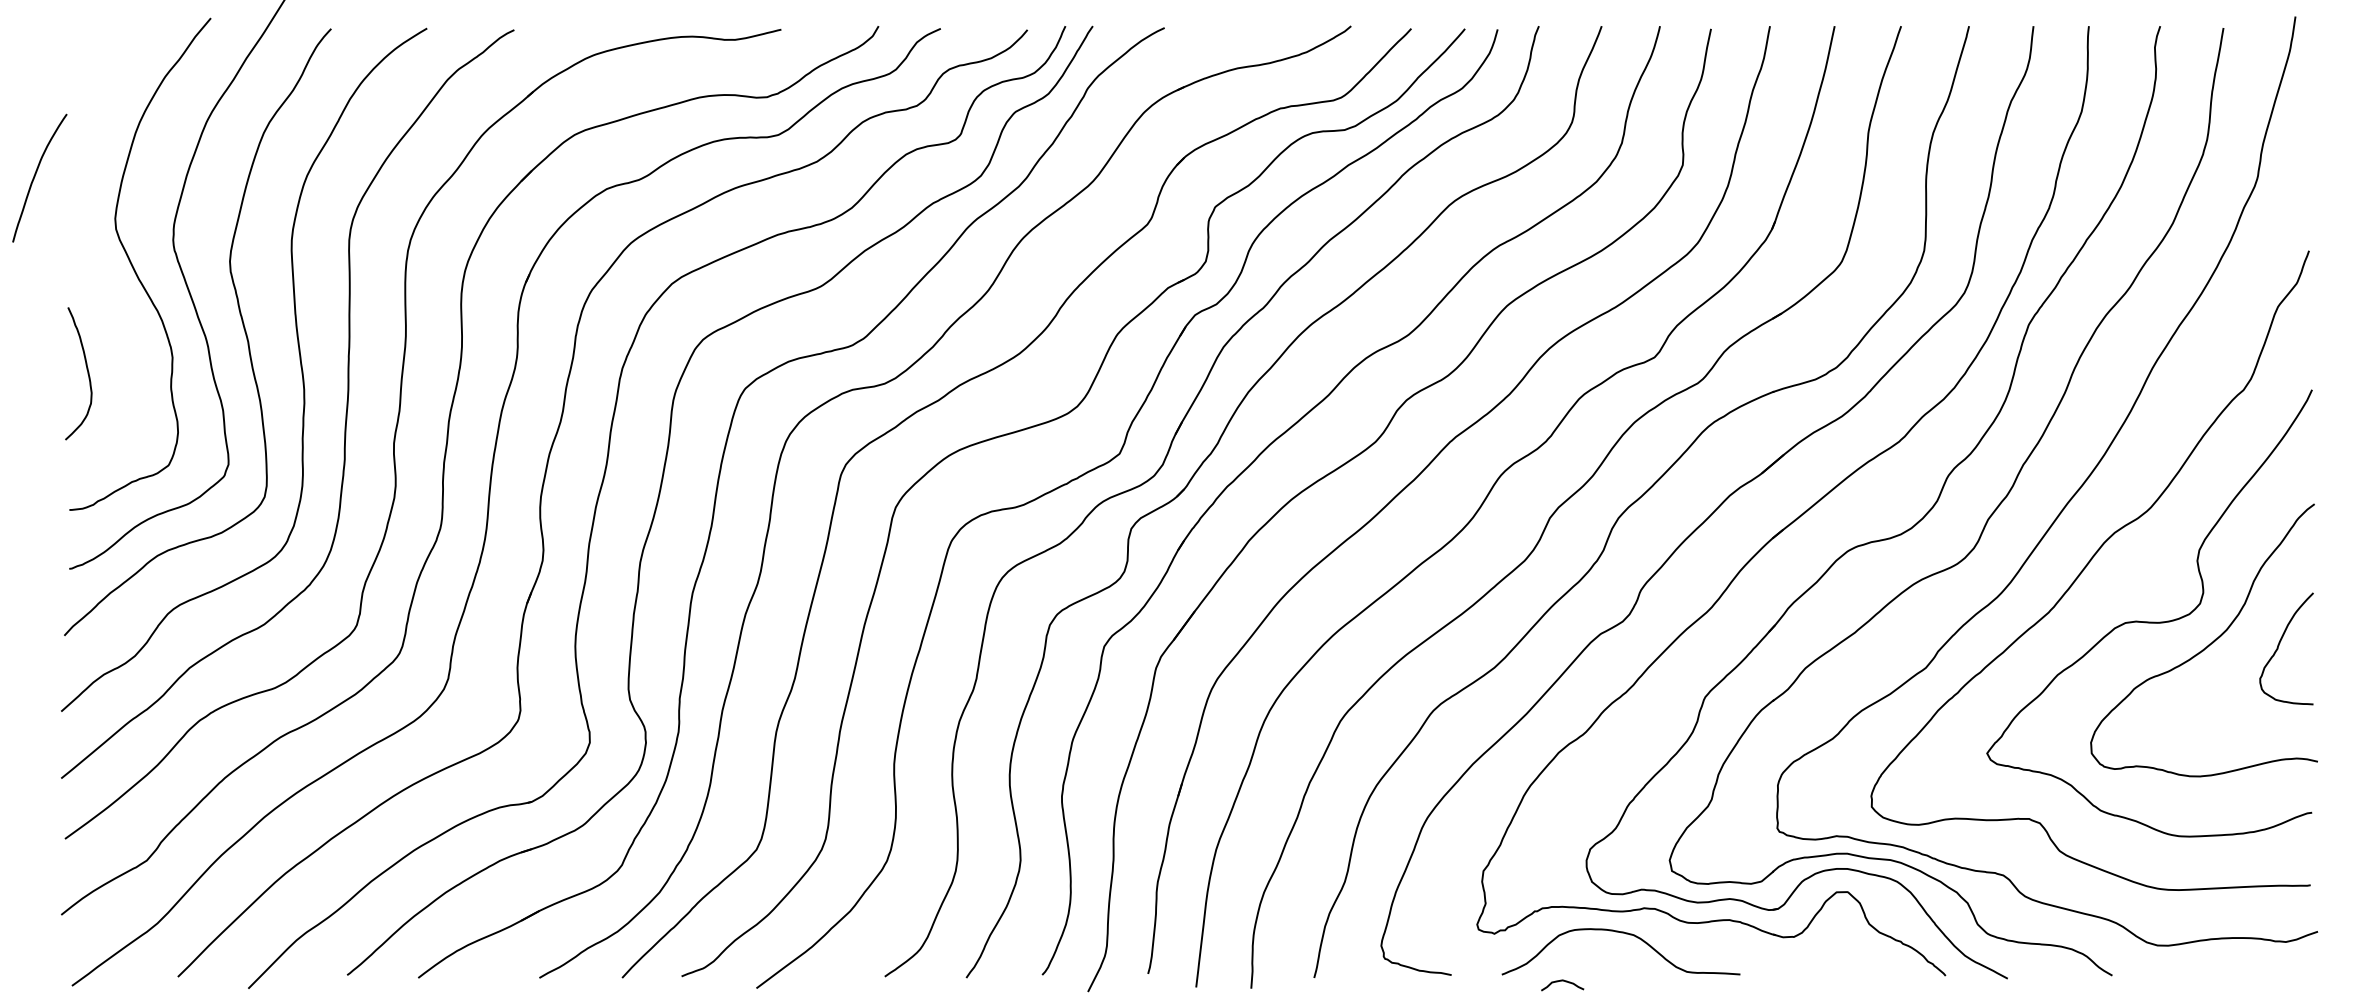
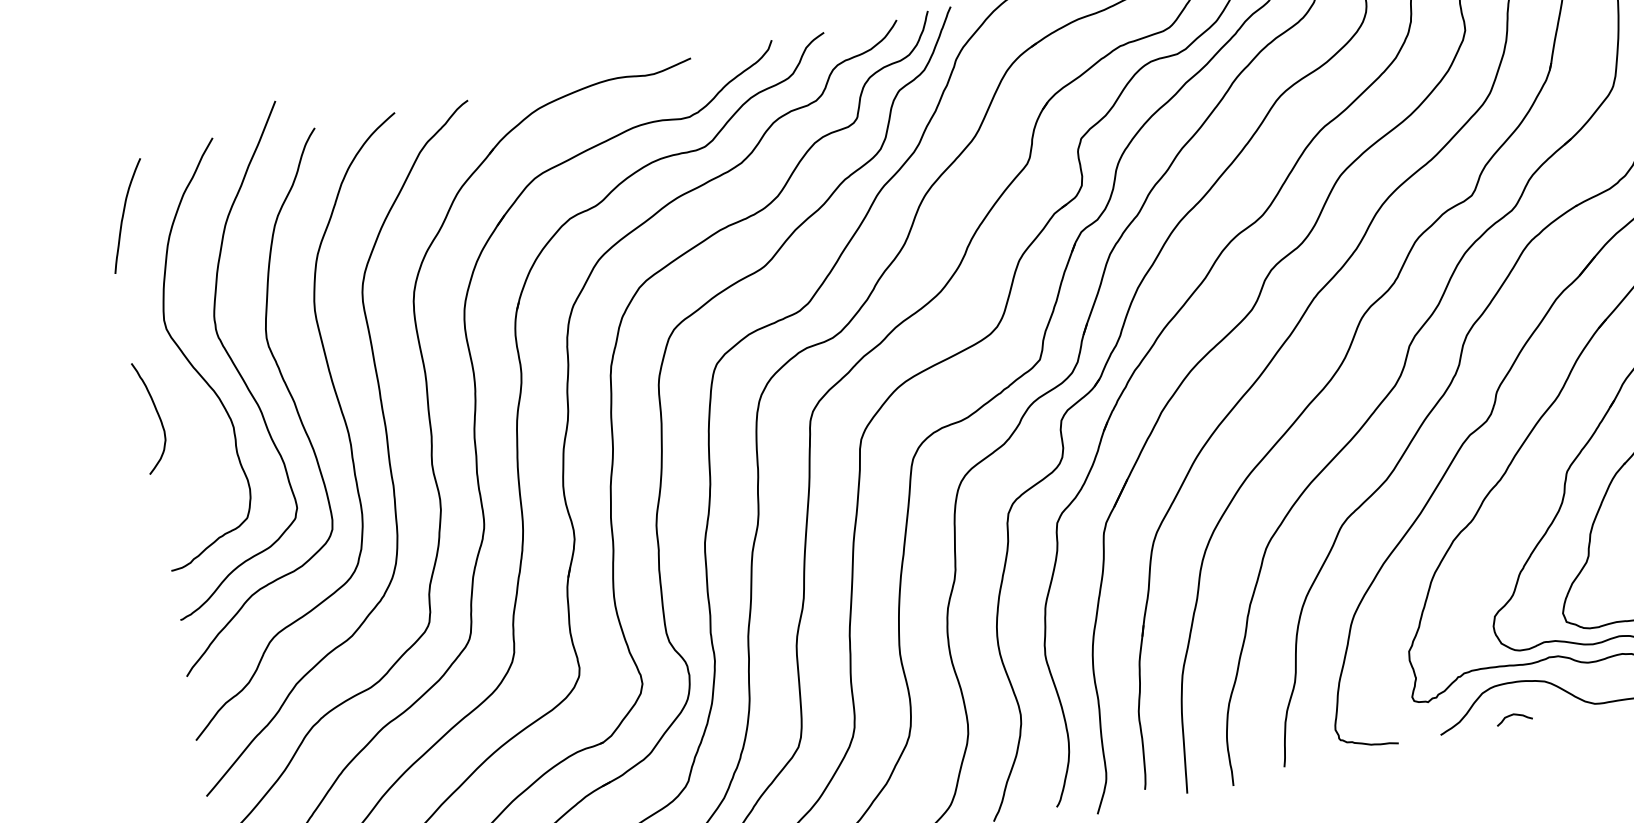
curve: (35, 177) -> (124, 216), moved
curve: (86, 369) -> (156, 412), moved
curve: (1562, 981) -> (1513, 715), moved

